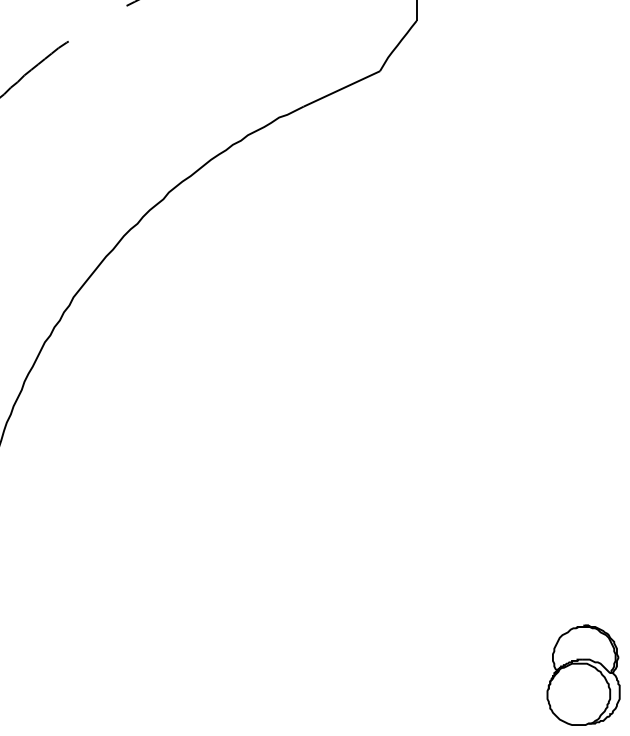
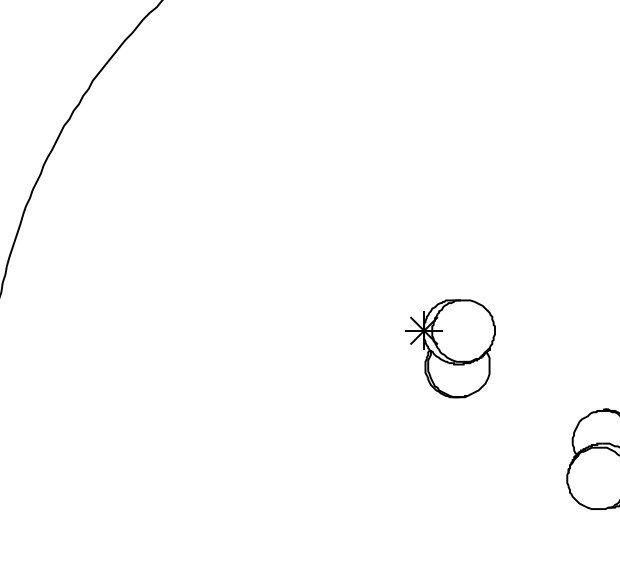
part: (430, 564) -> (450, 348), added

